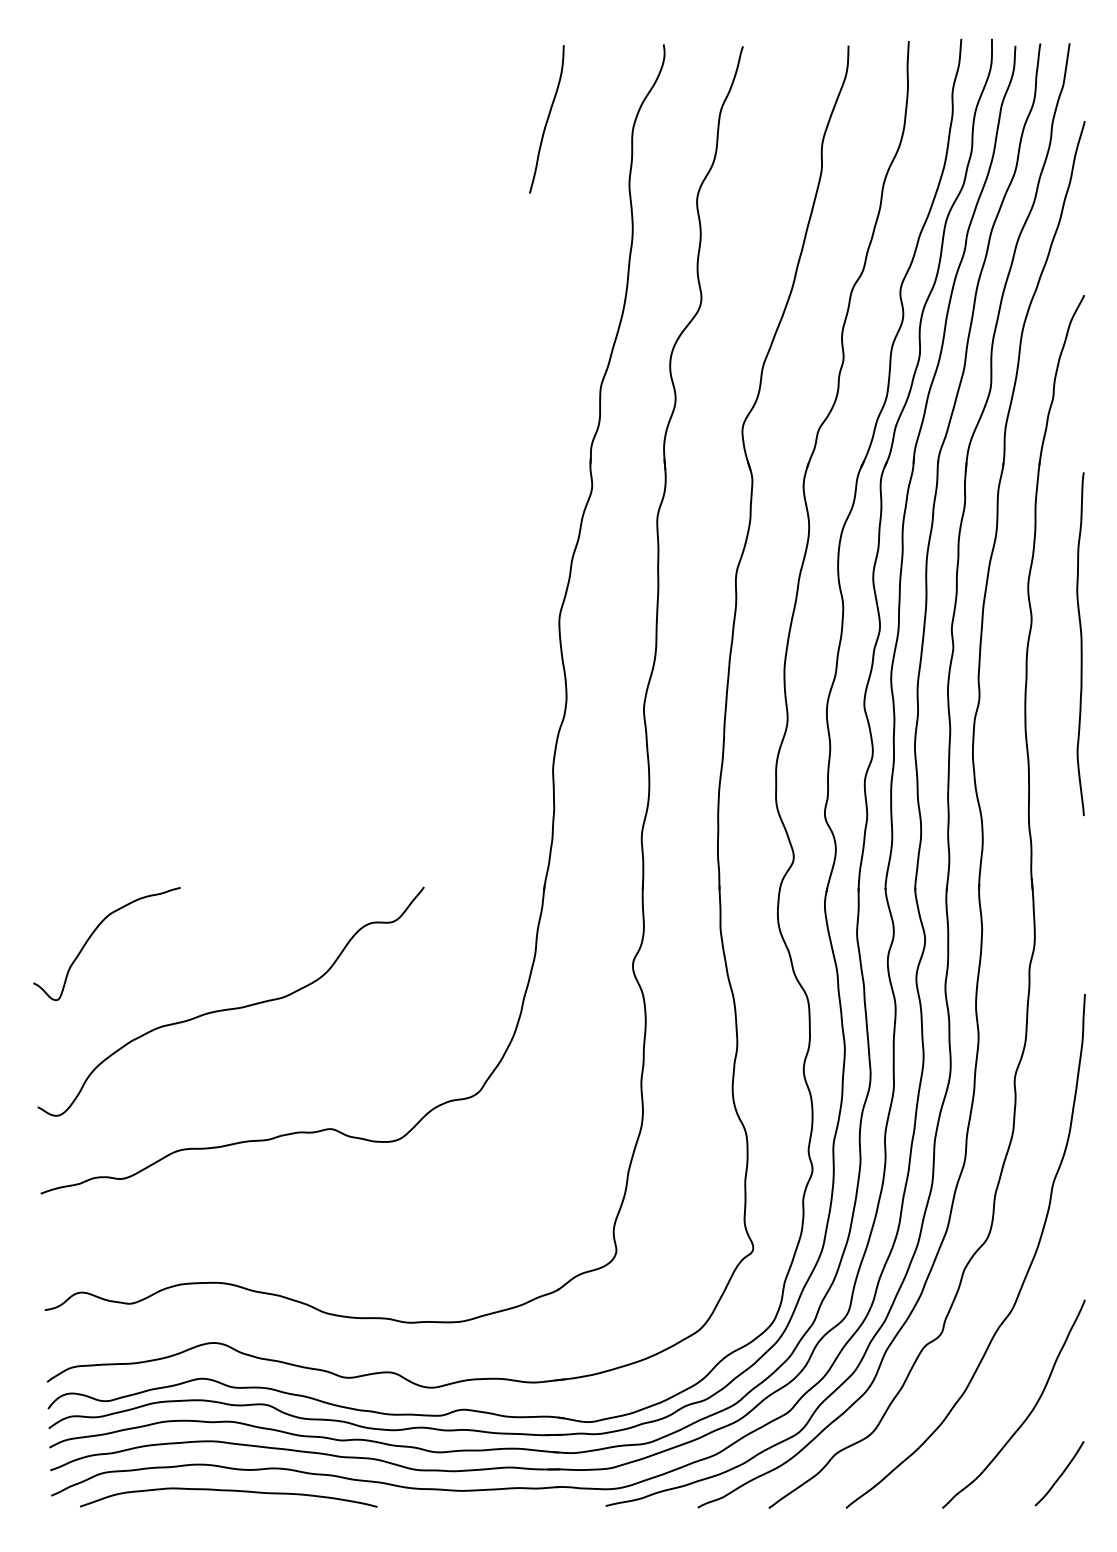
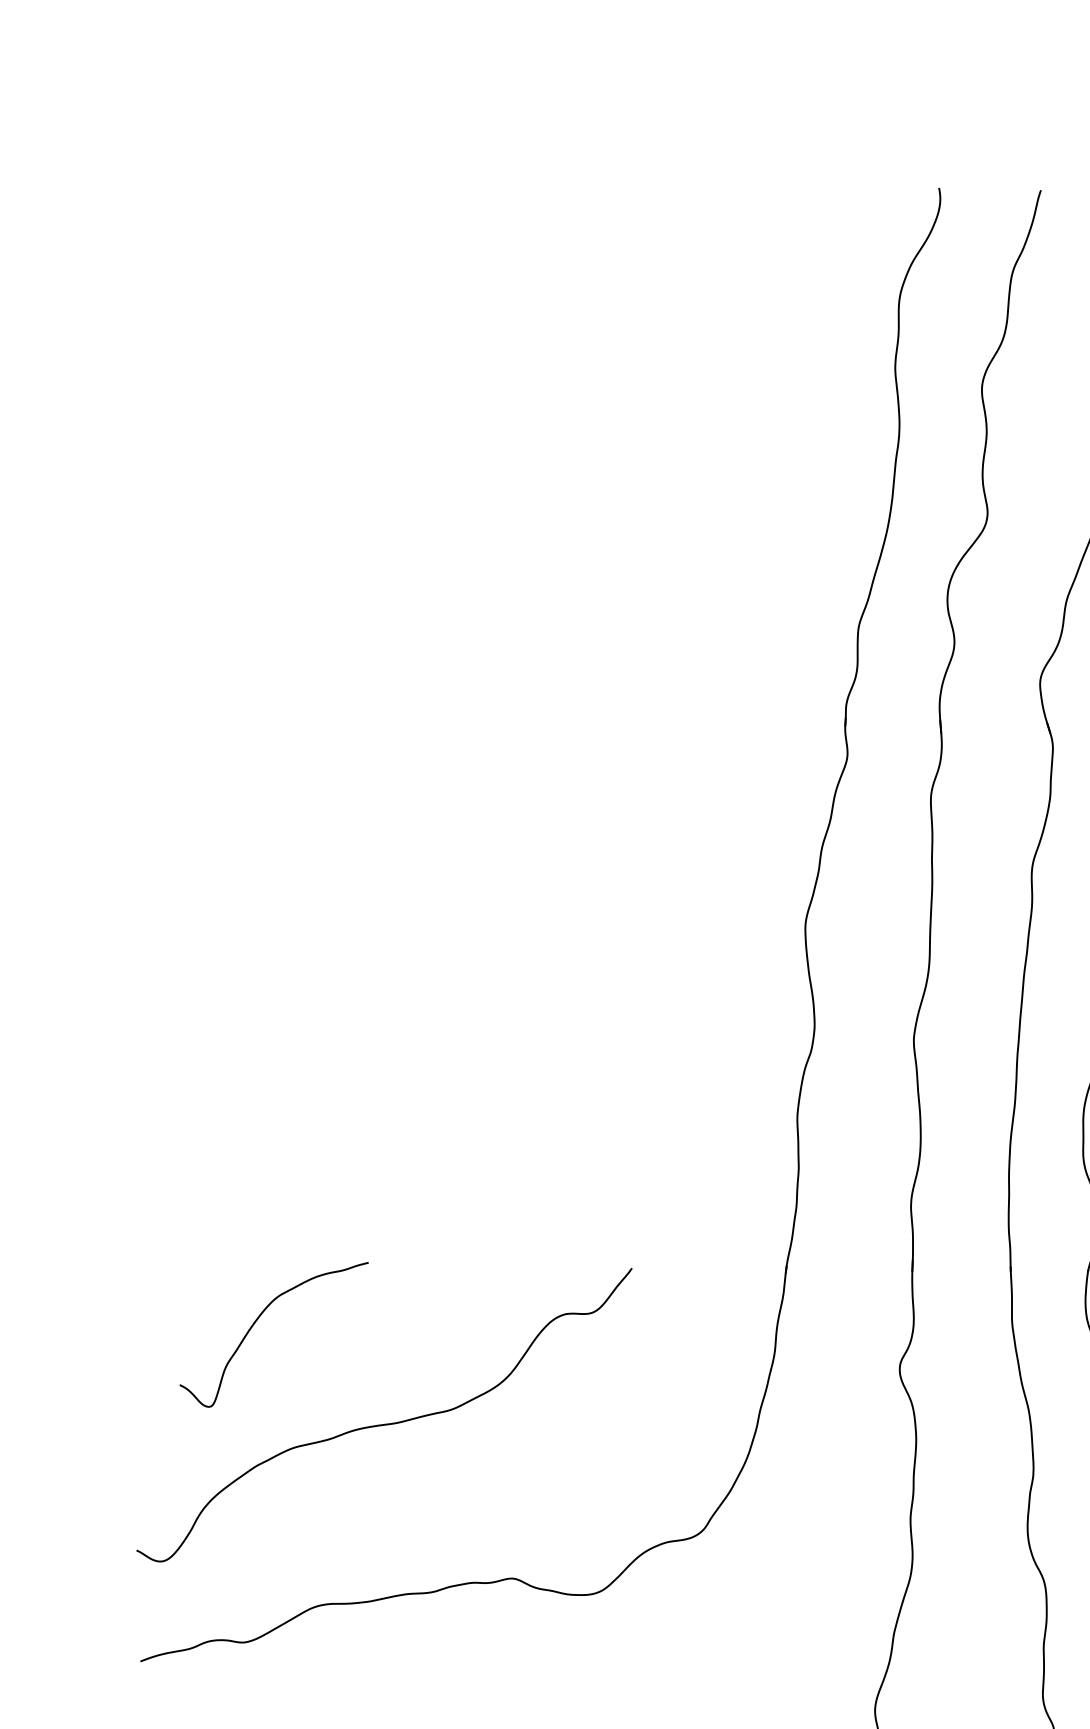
curve: (546, 119) -> (788, 284), removed
curve: (92, 935) -> (255, 1323), moved

